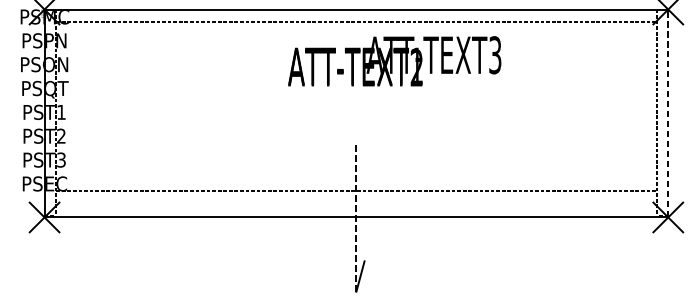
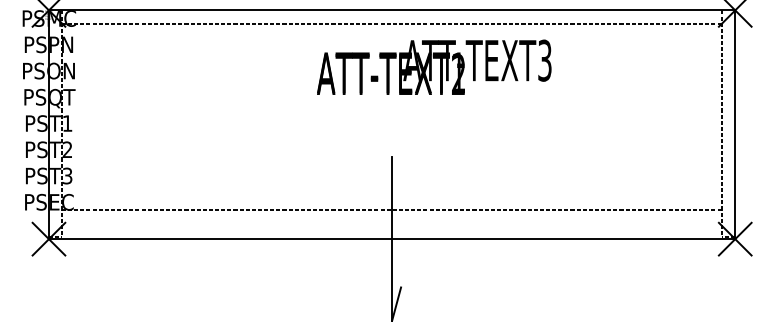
line: (668, 113) -> (735, 124), dashed -> solid
line: (356, 217) -> (392, 239), dashed -> solid

